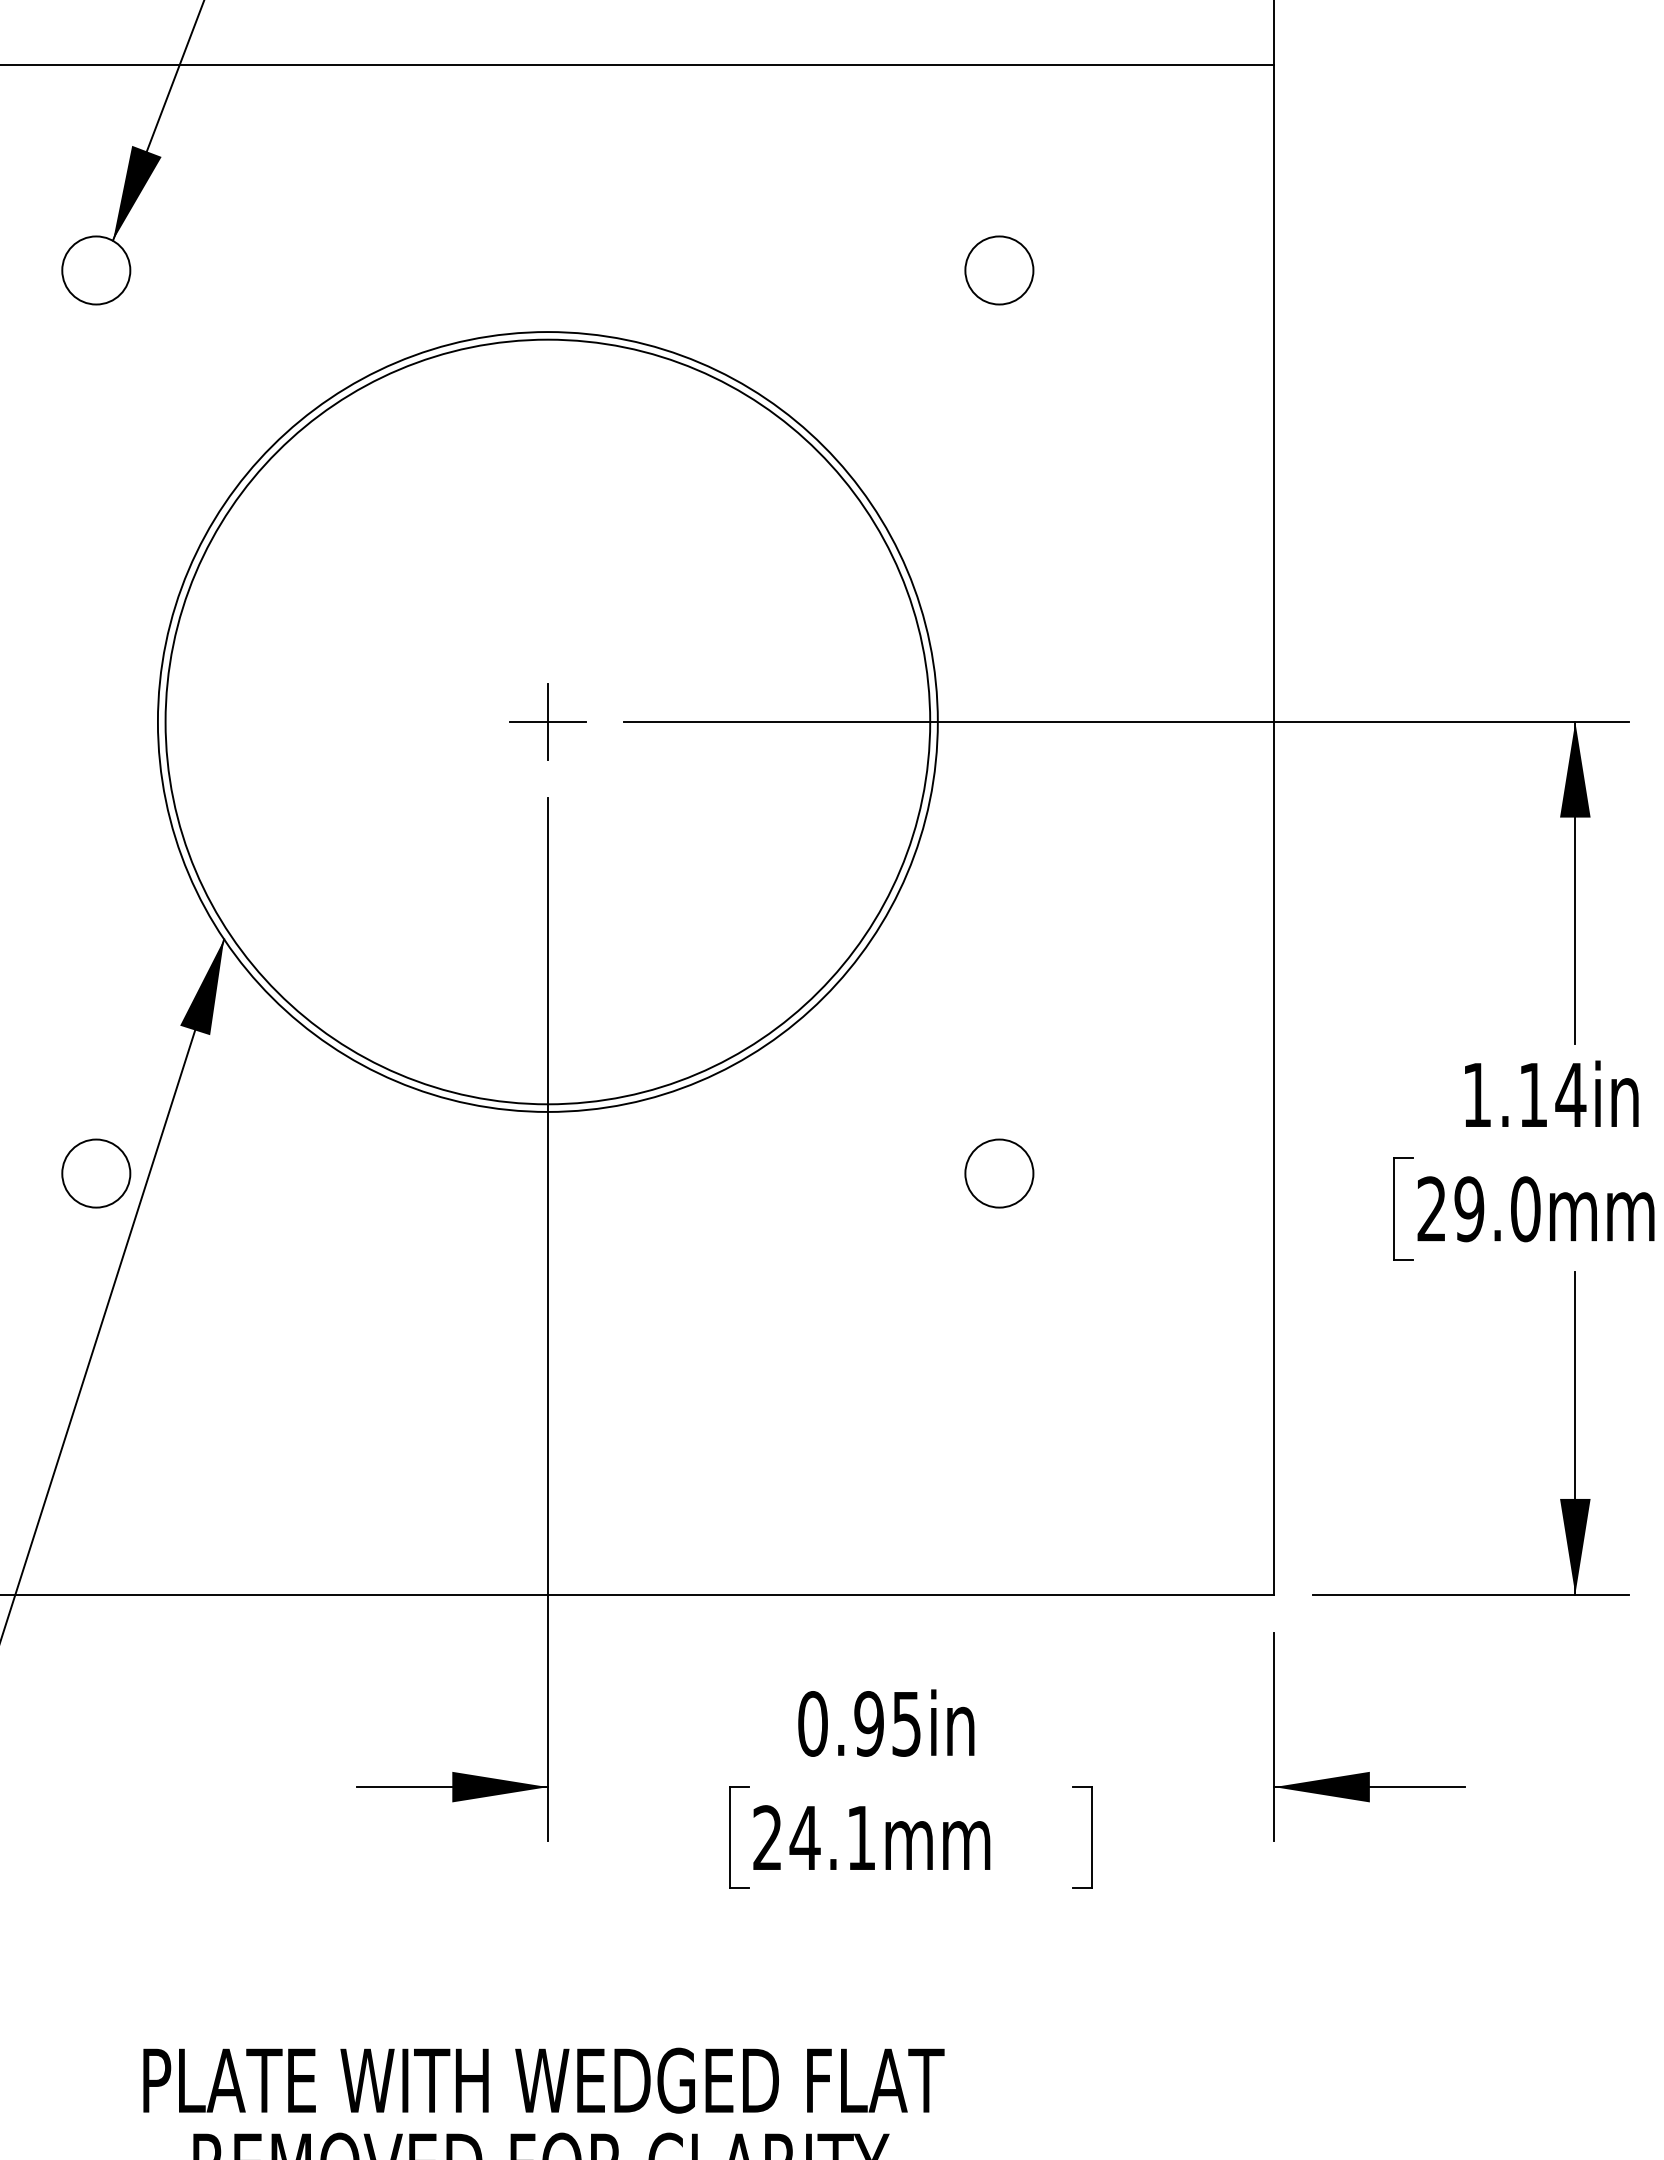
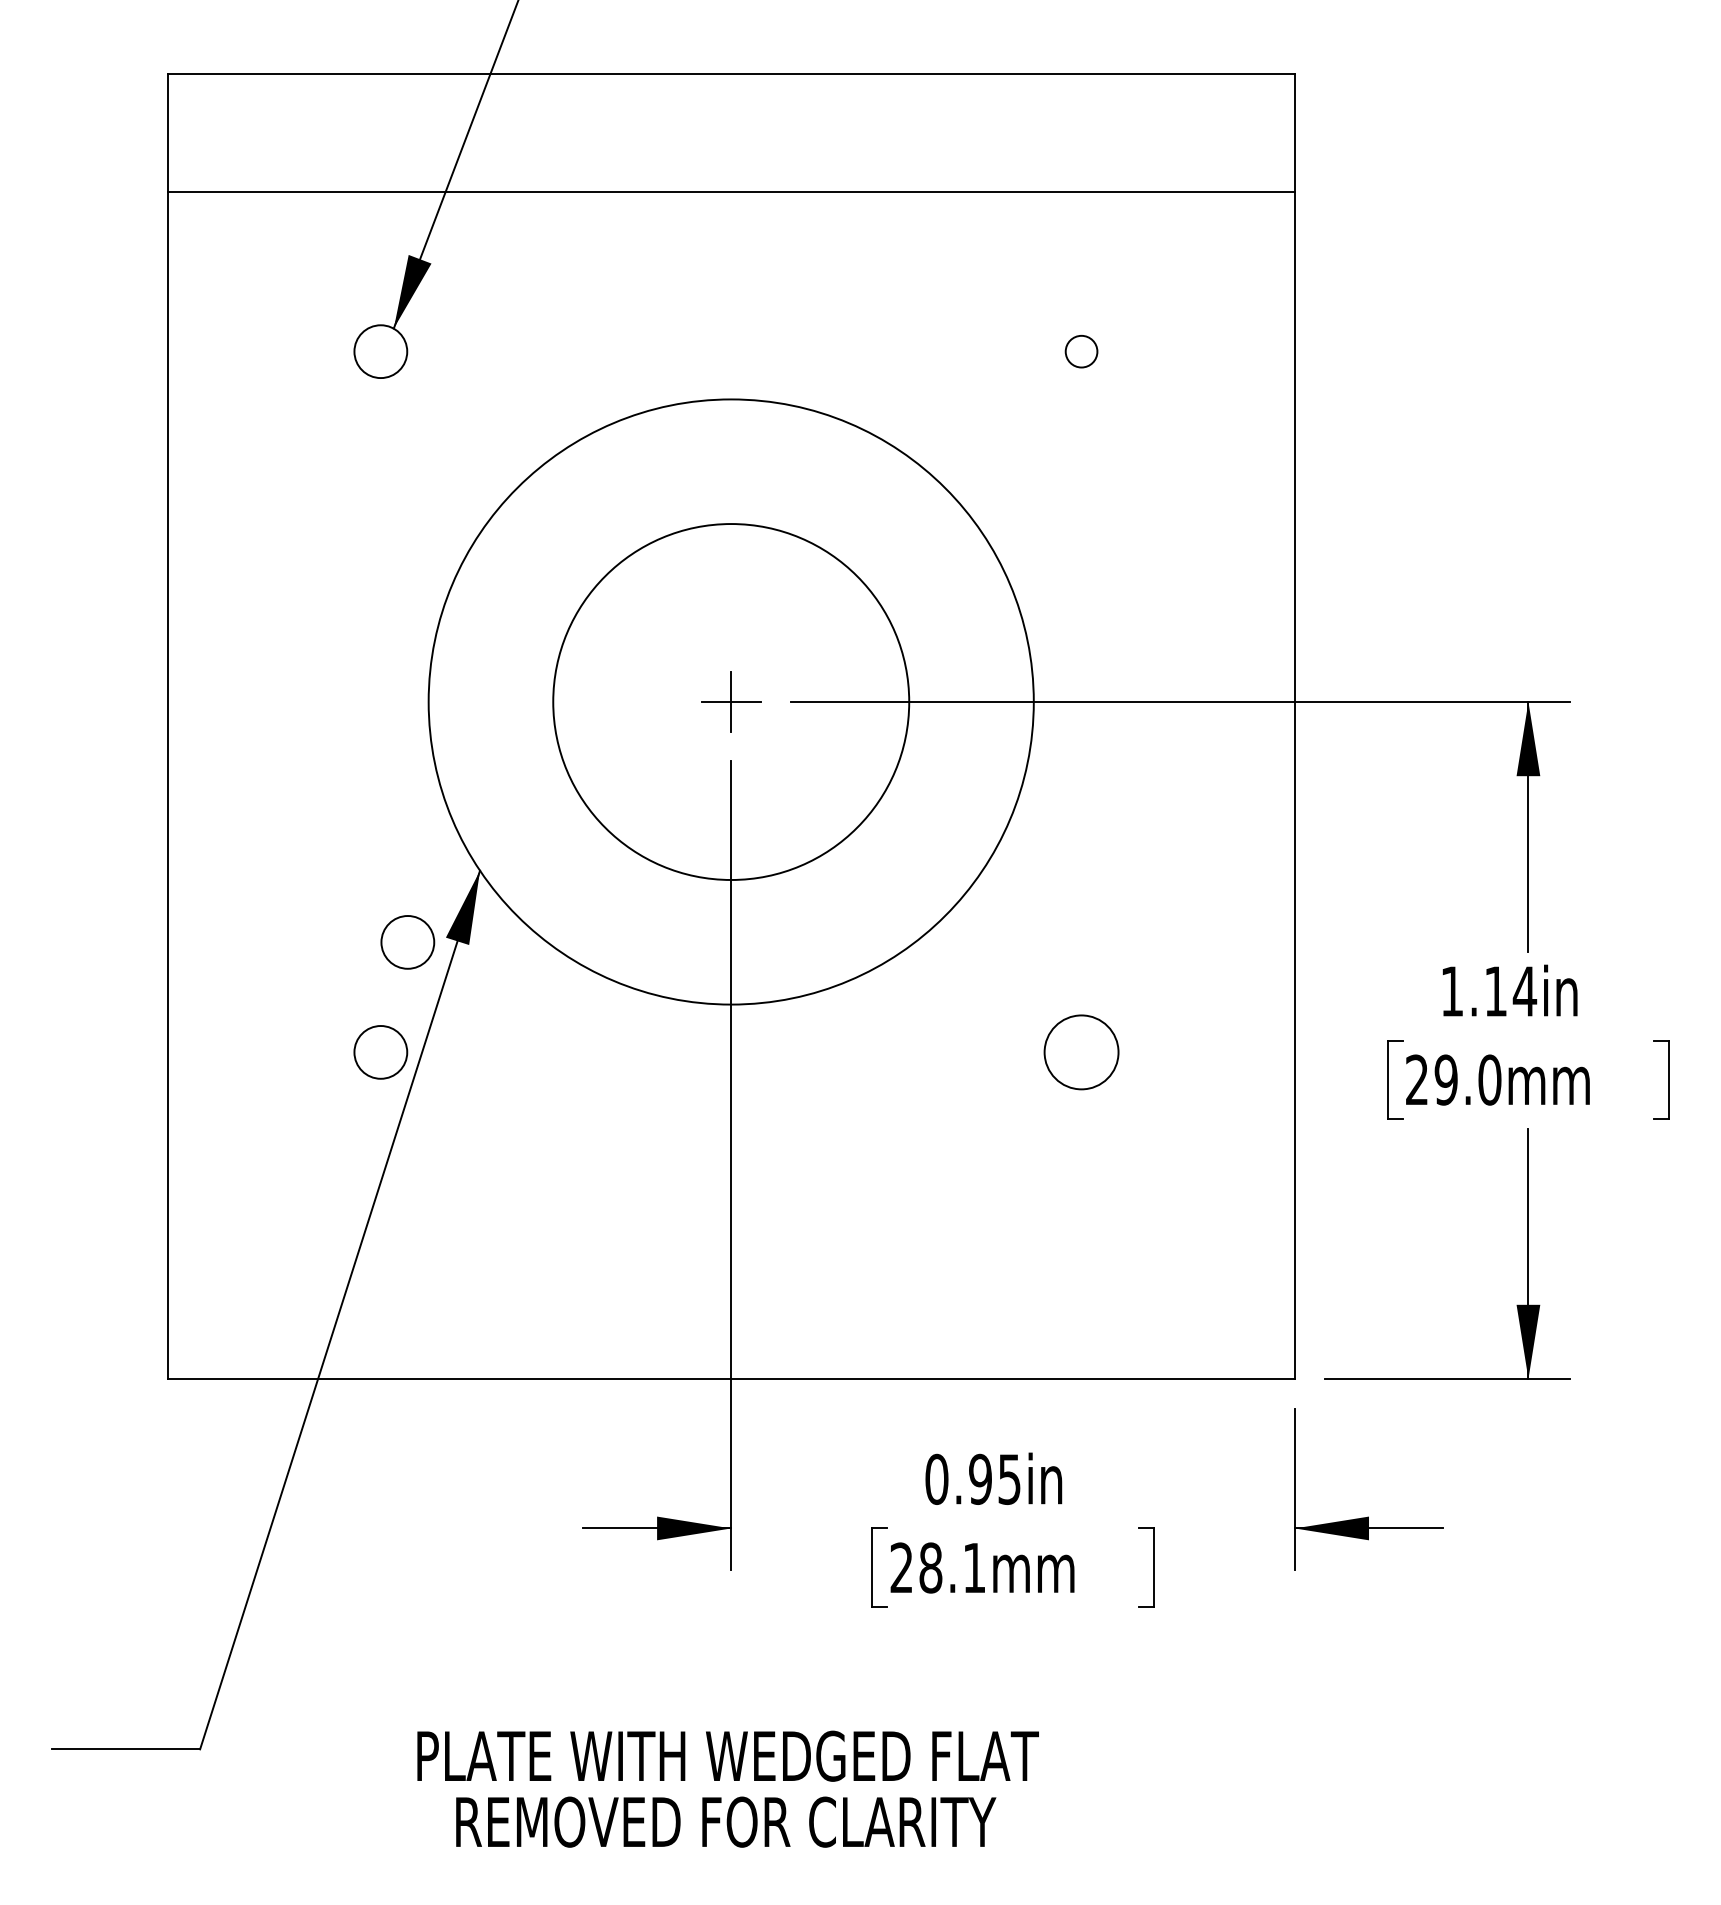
circle: (999, 270) -> (1081, 351), size x0.6
circle: (546, 721) -> (730, 701), size x0.6
circle: (130, 1031) -> (407, 942), added
circle: (999, 1173) -> (1081, 1052), size x1.4
text: (804, 1837) -> (930, 1567), 24.1mm -> 28.1mm

